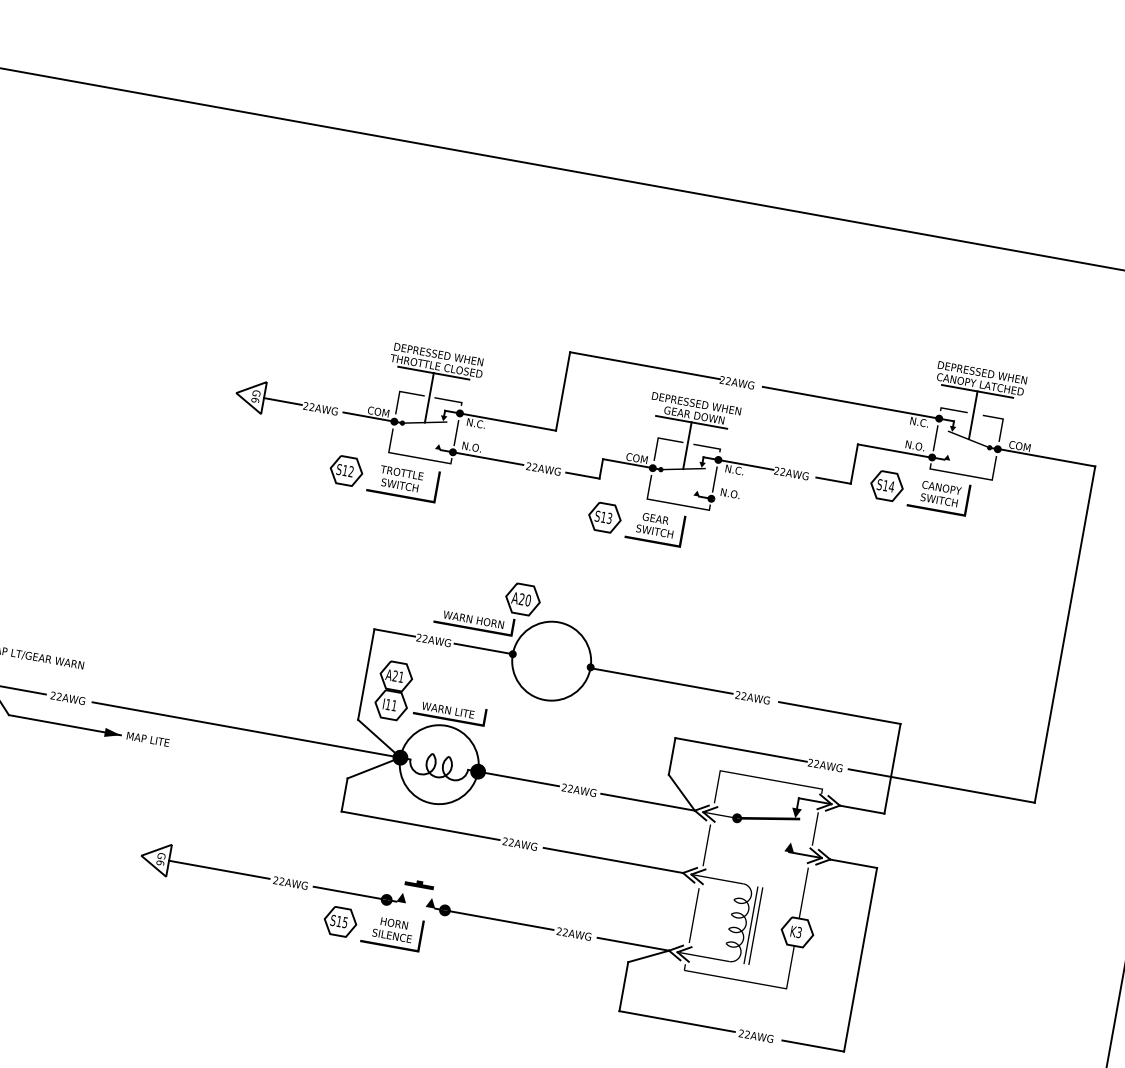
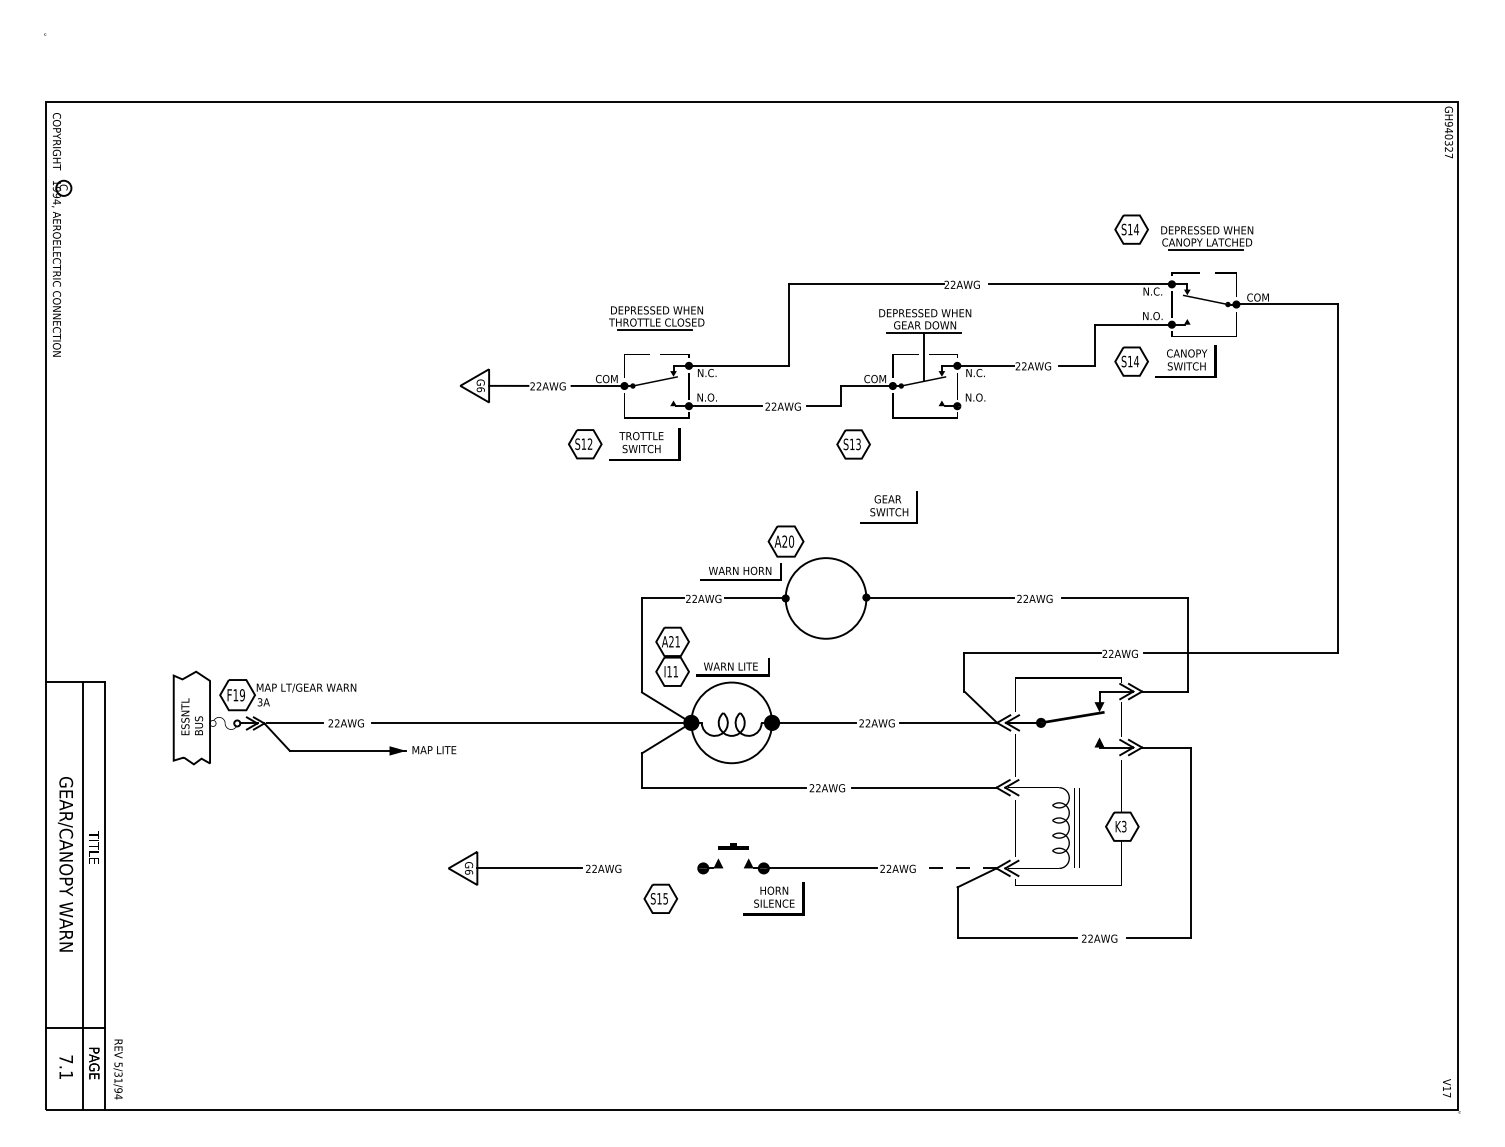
part: (909, 358) -> (1131, 229), added
line: (429, 397) -> (655, 355), removed
line: (973, 414) -> (1205, 274), removed
text: (654, 526) -> (888, 507), moved
line: (347, 892) -> (662, 868), removed
text: (392, 930) -> (773, 898), moved
line: (632, 944) -> (958, 868), solid -> dashed

